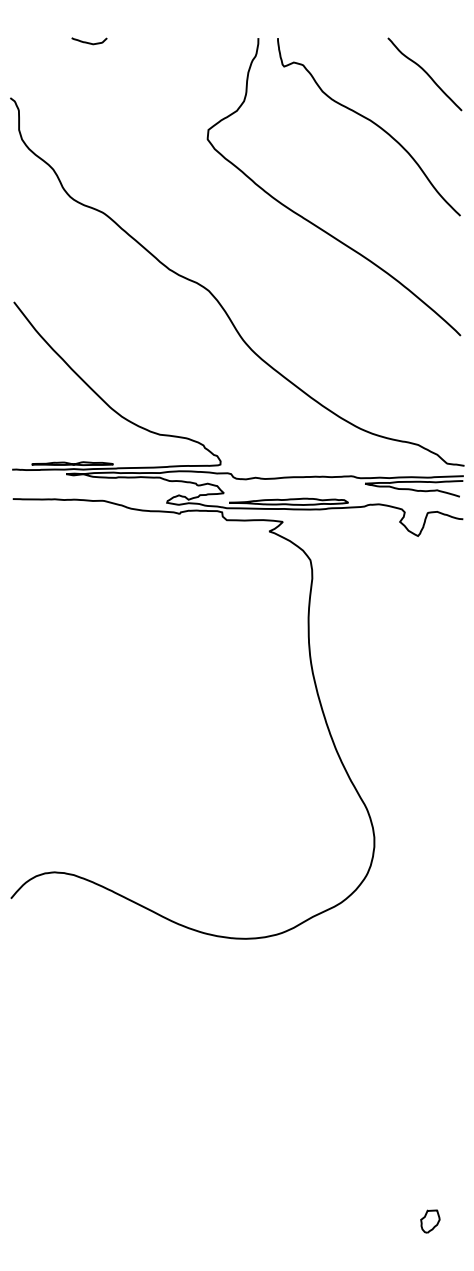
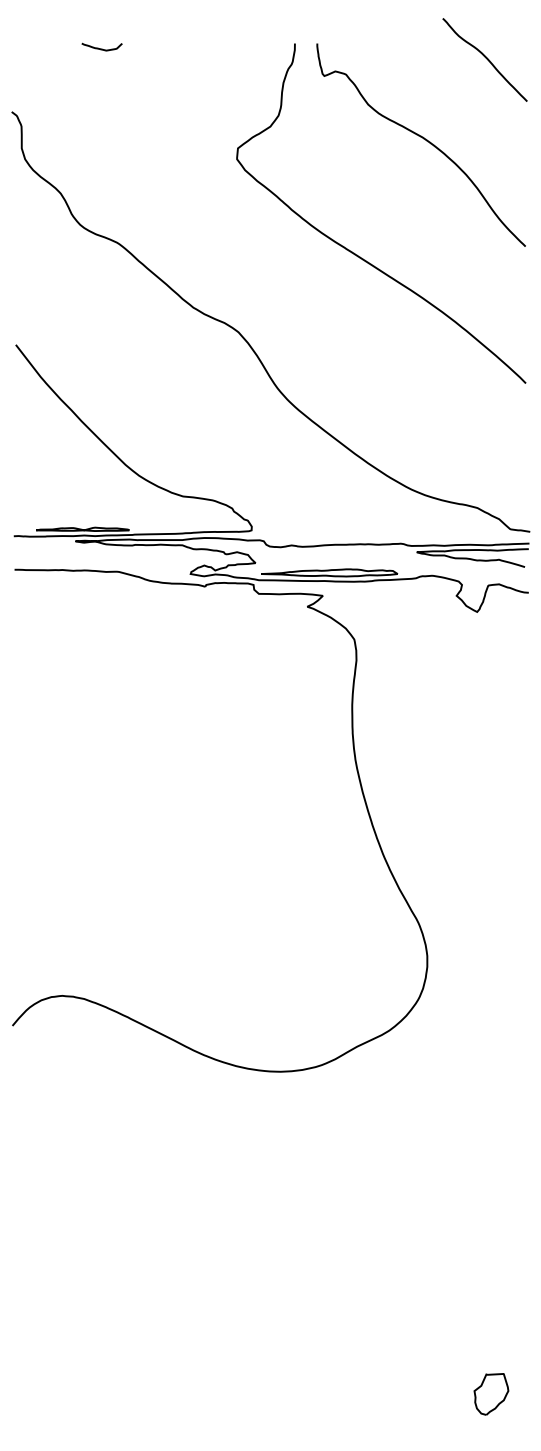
curve: (425, 73) -> (485, 58), moved
part: (429, 1221) -> (490, 1394), size x1.6

